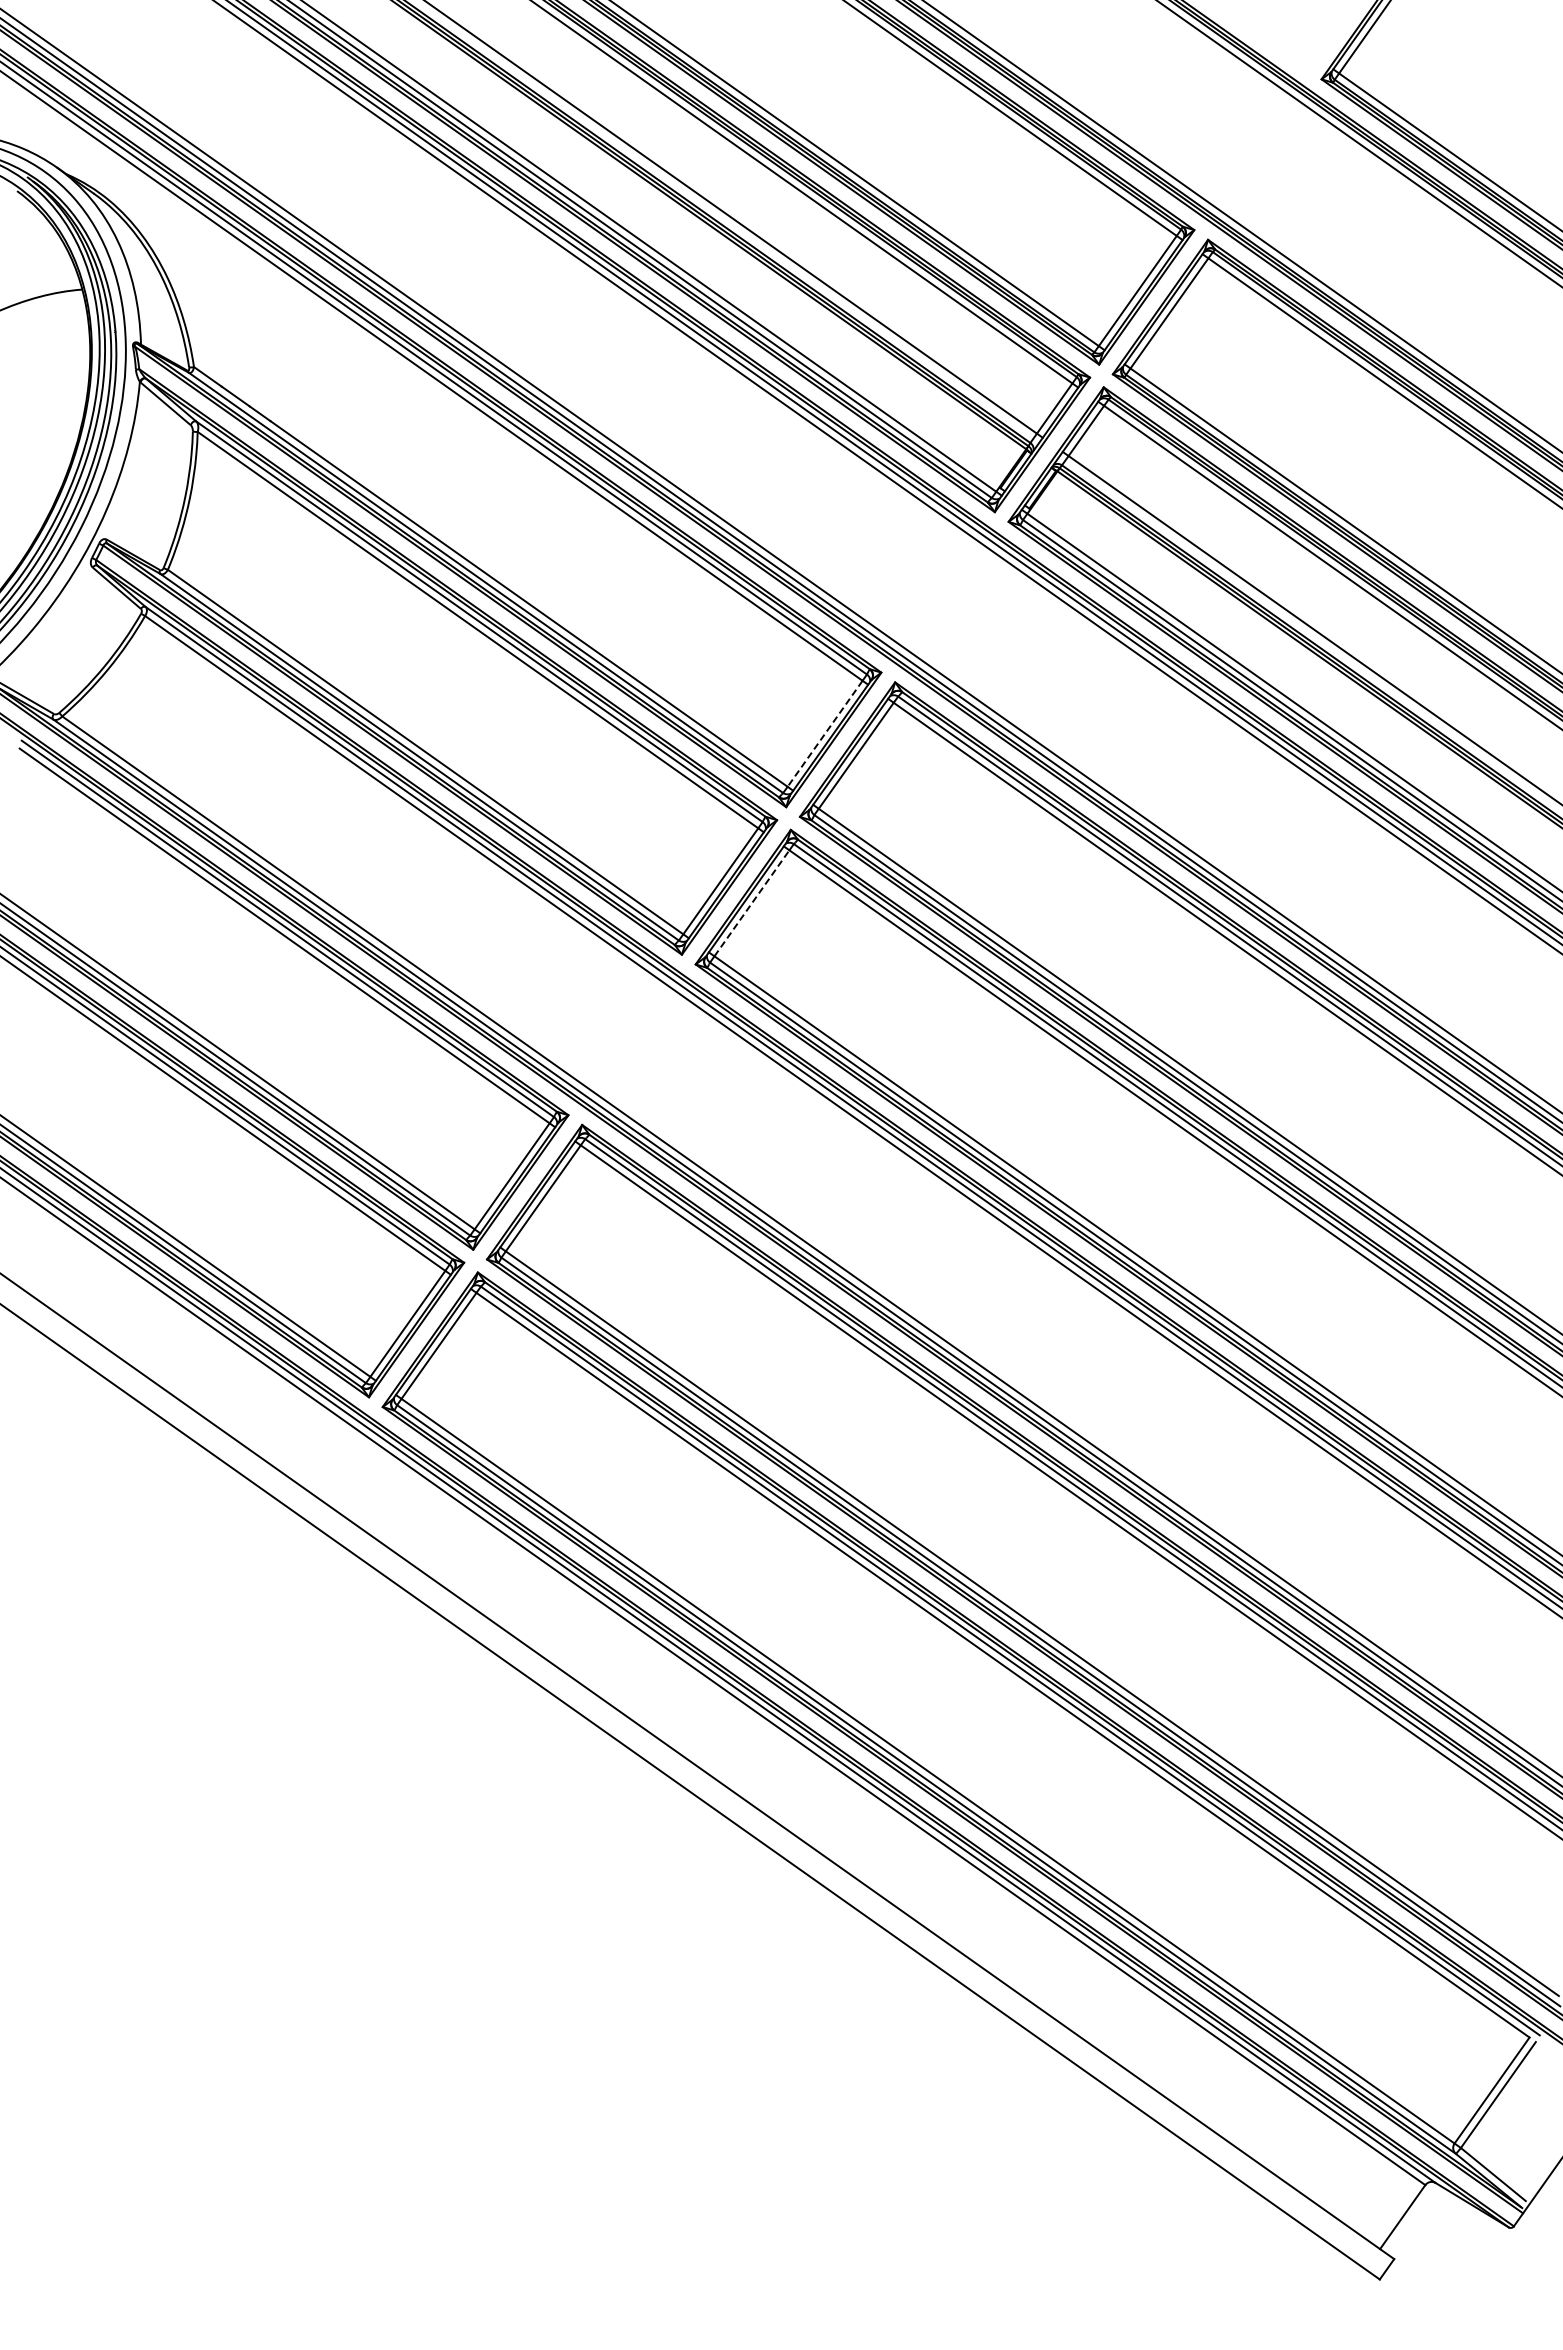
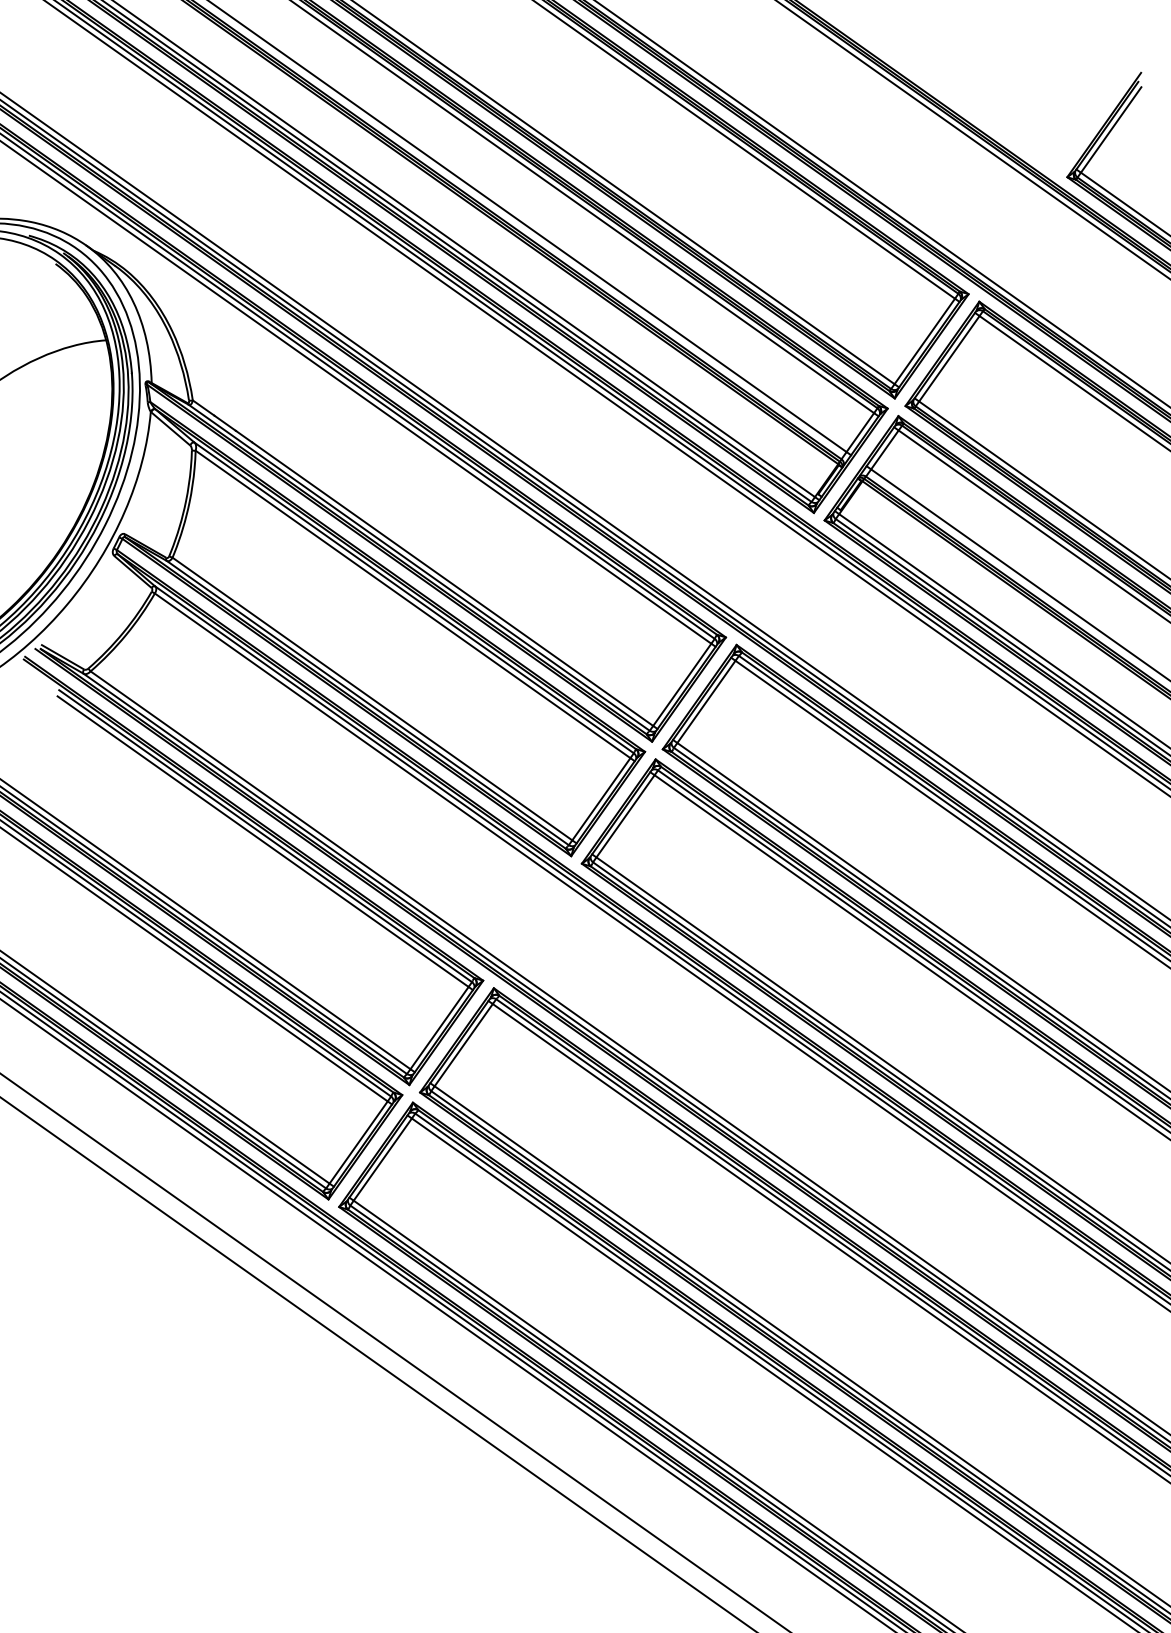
line: (825, 733) -> (682, 684), dashed -> solid
line: (751, 903) -> (625, 816), dashed -> solid

